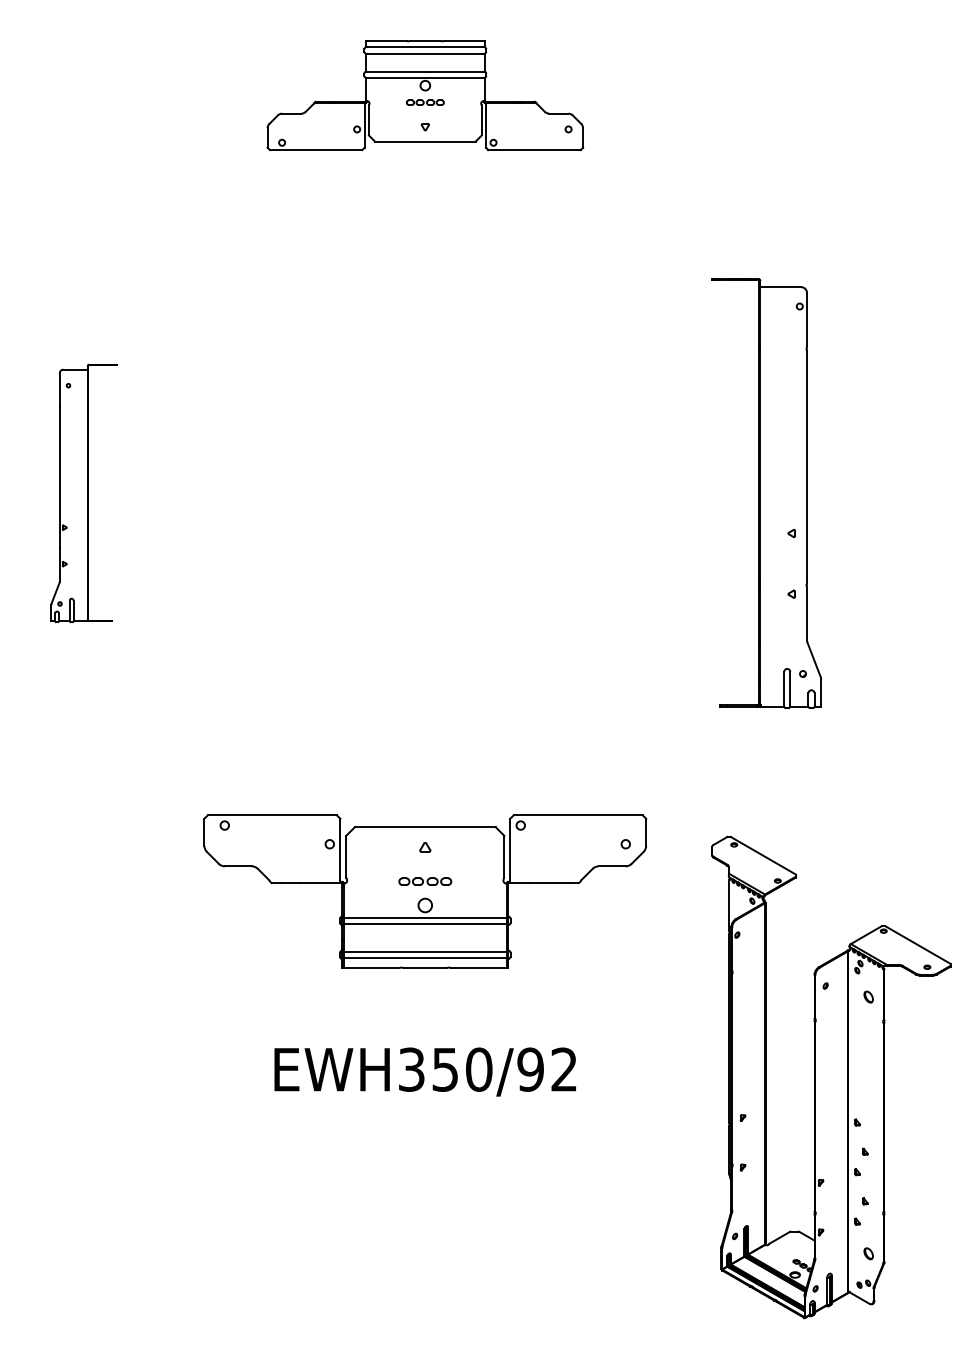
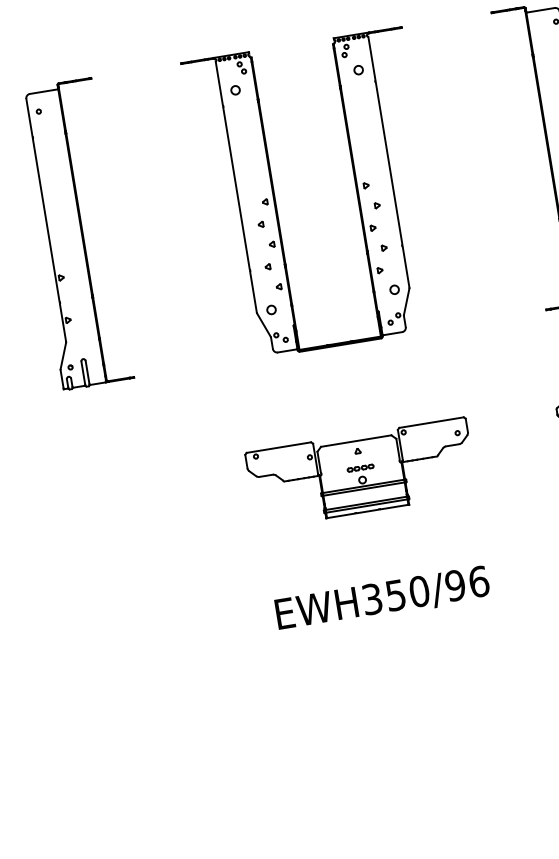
part: (83, 493) -> (77, 234), size x1.67
part: (367, 493) -> (275, 201), added
part: (425, 890) -> (361, 472), size x0.71
text: (564, 1069) -> (479, 581), EWH350/92 -> EWH350/96

